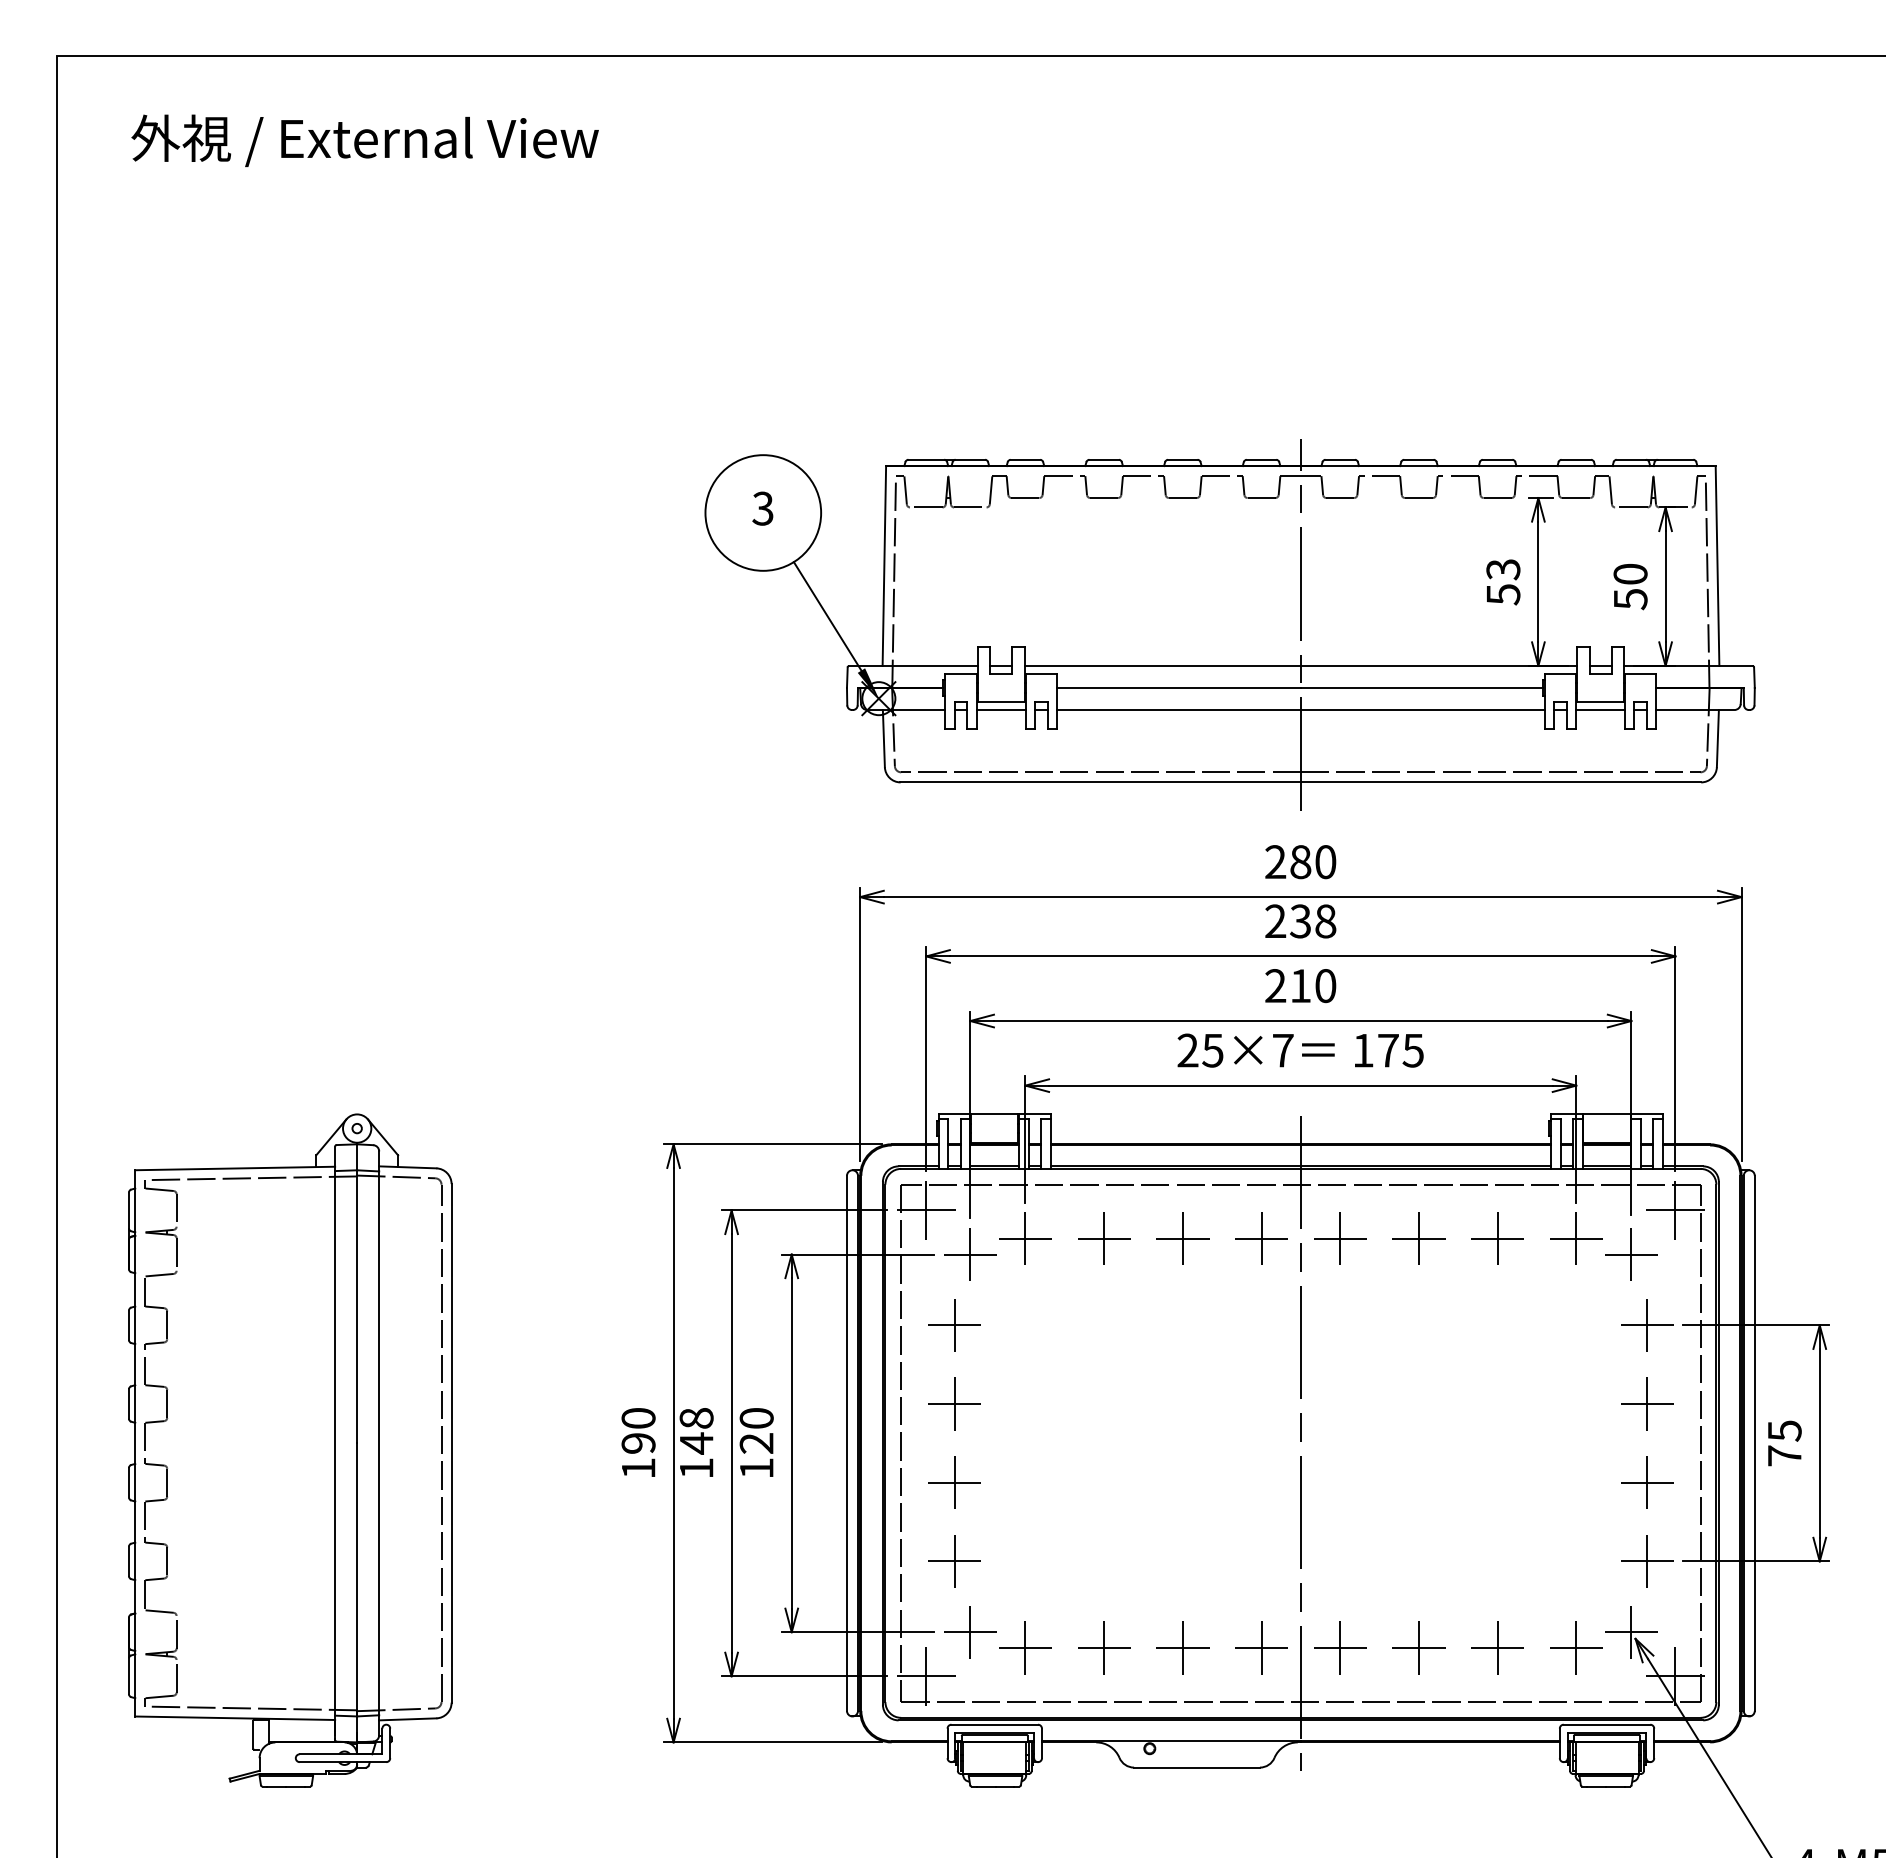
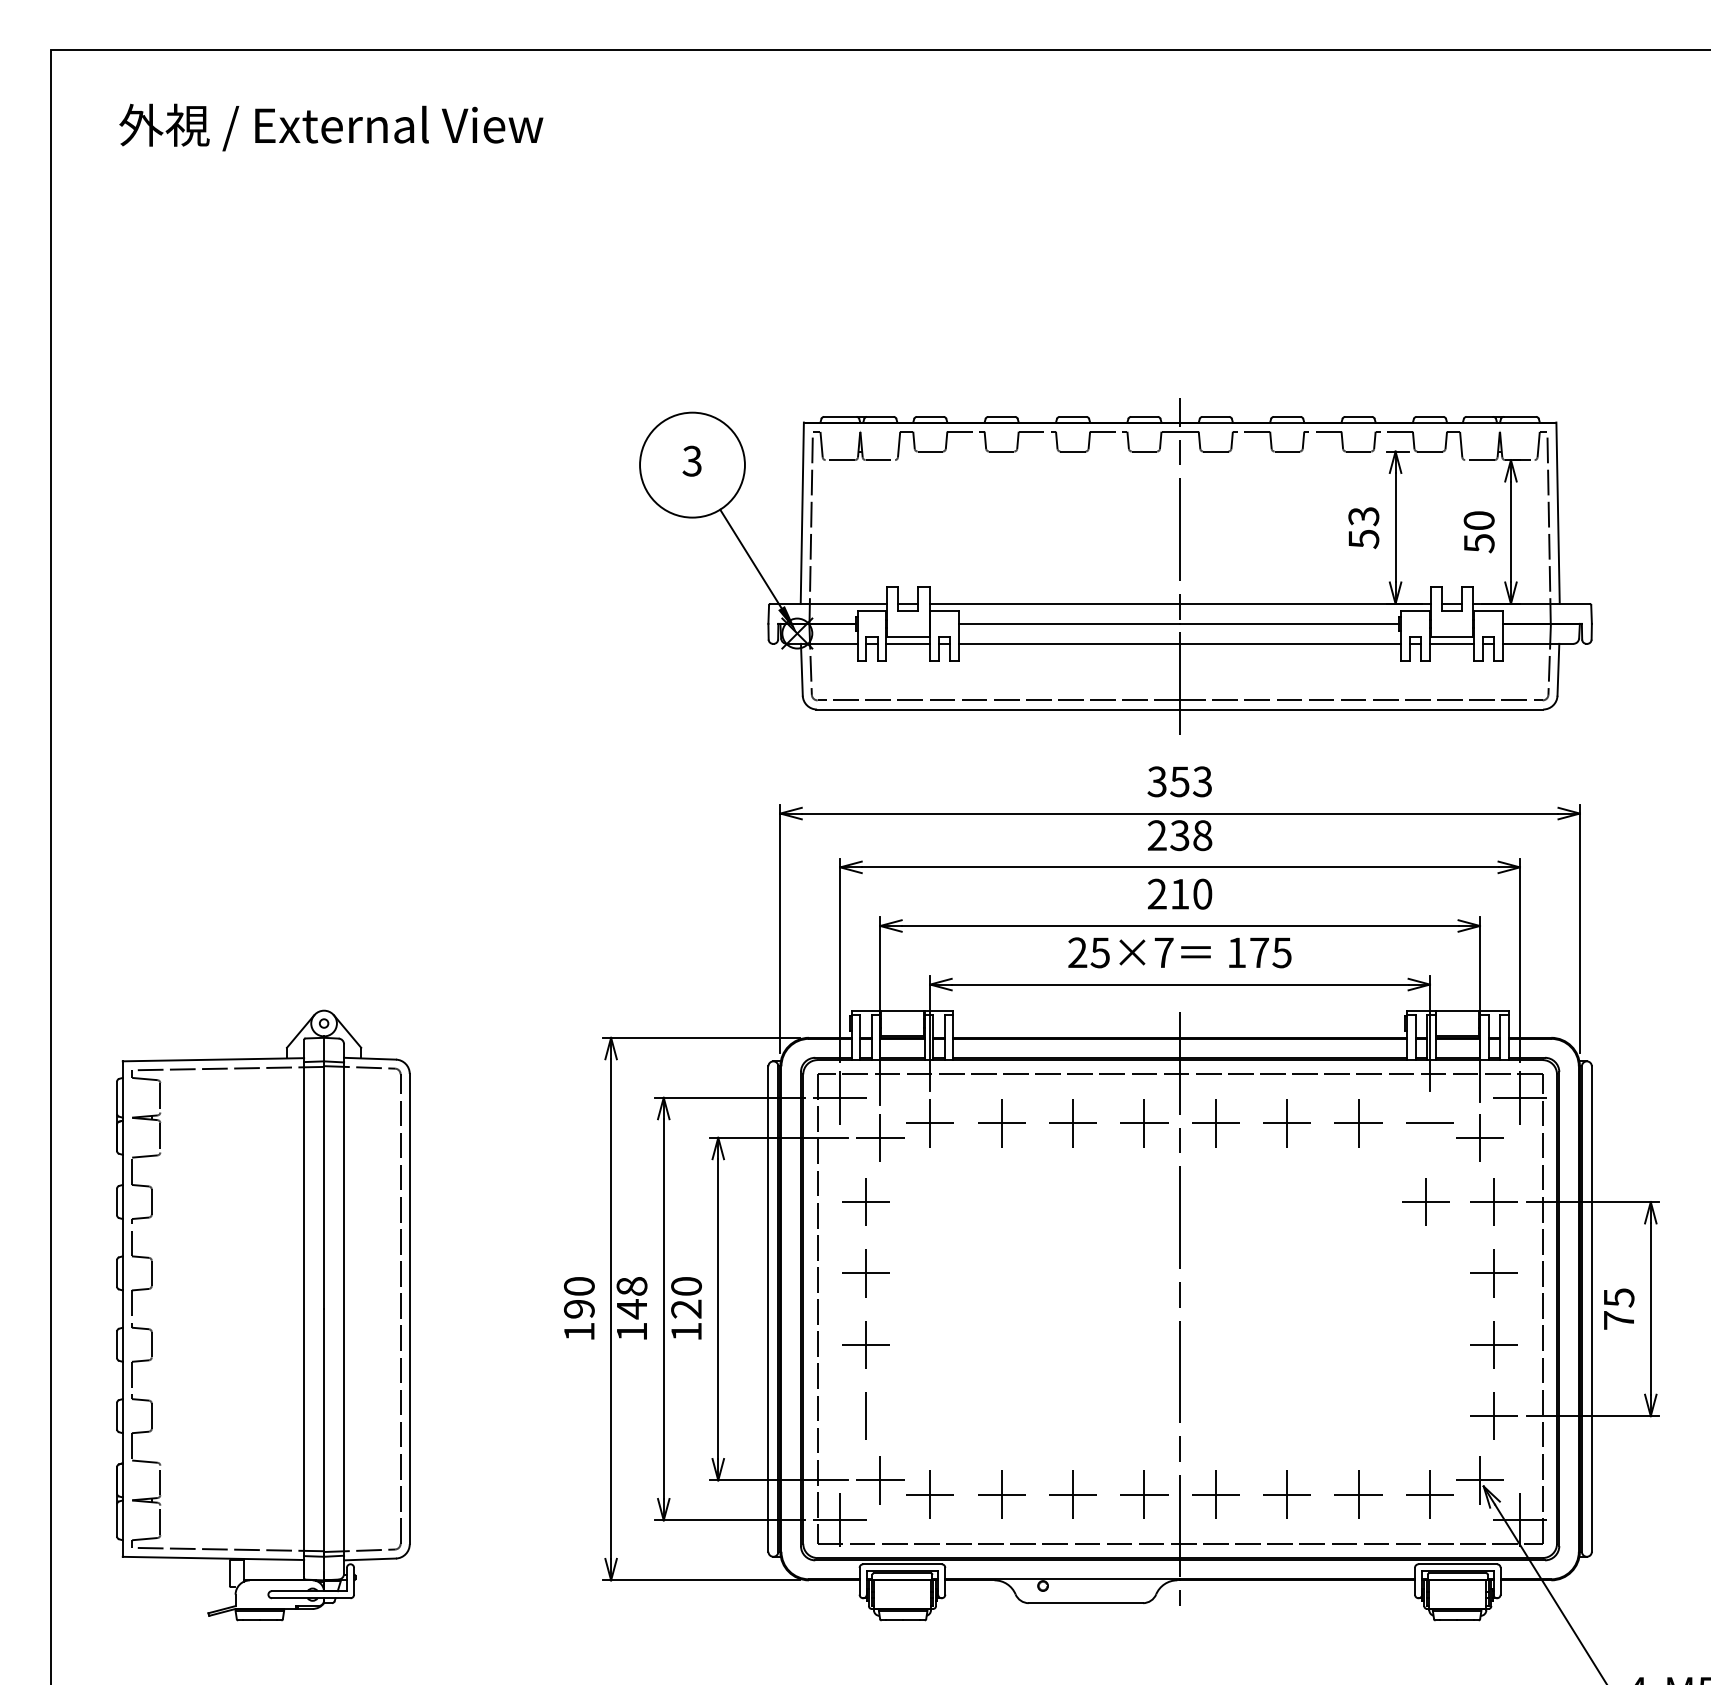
text: (1300, 862) -> (1179, 782), 280 -> 353
line: (1576, 1238) -> (1430, 1123), removed
part: (1572, 1325) -> (1426, 1202), added
line: (954, 1561) -> (865, 1416), removed

